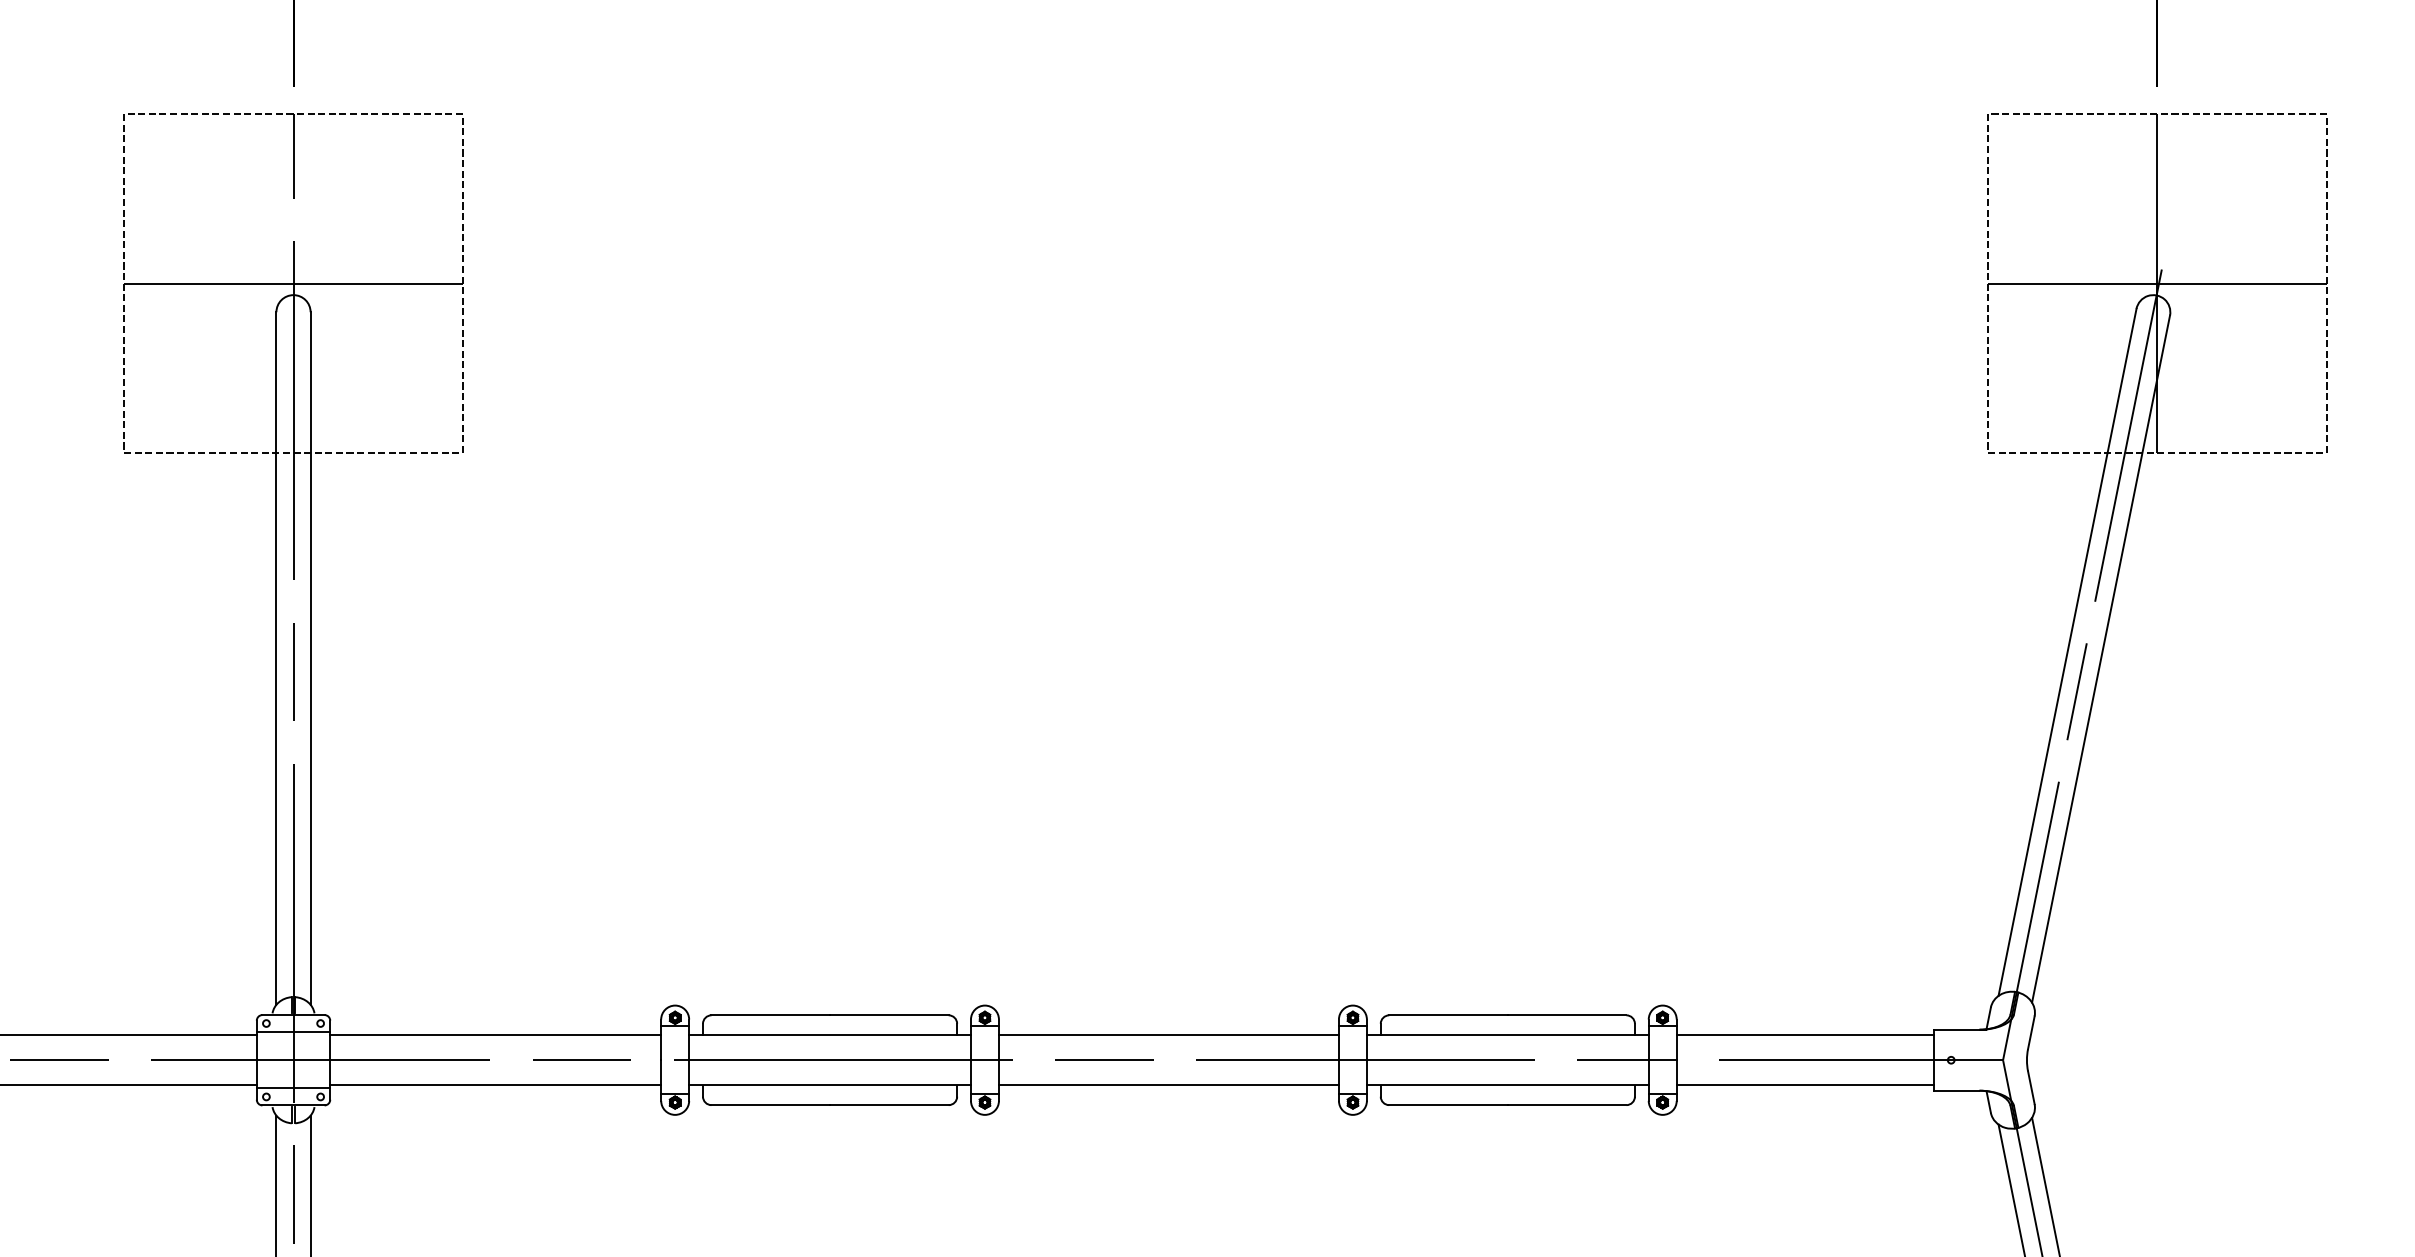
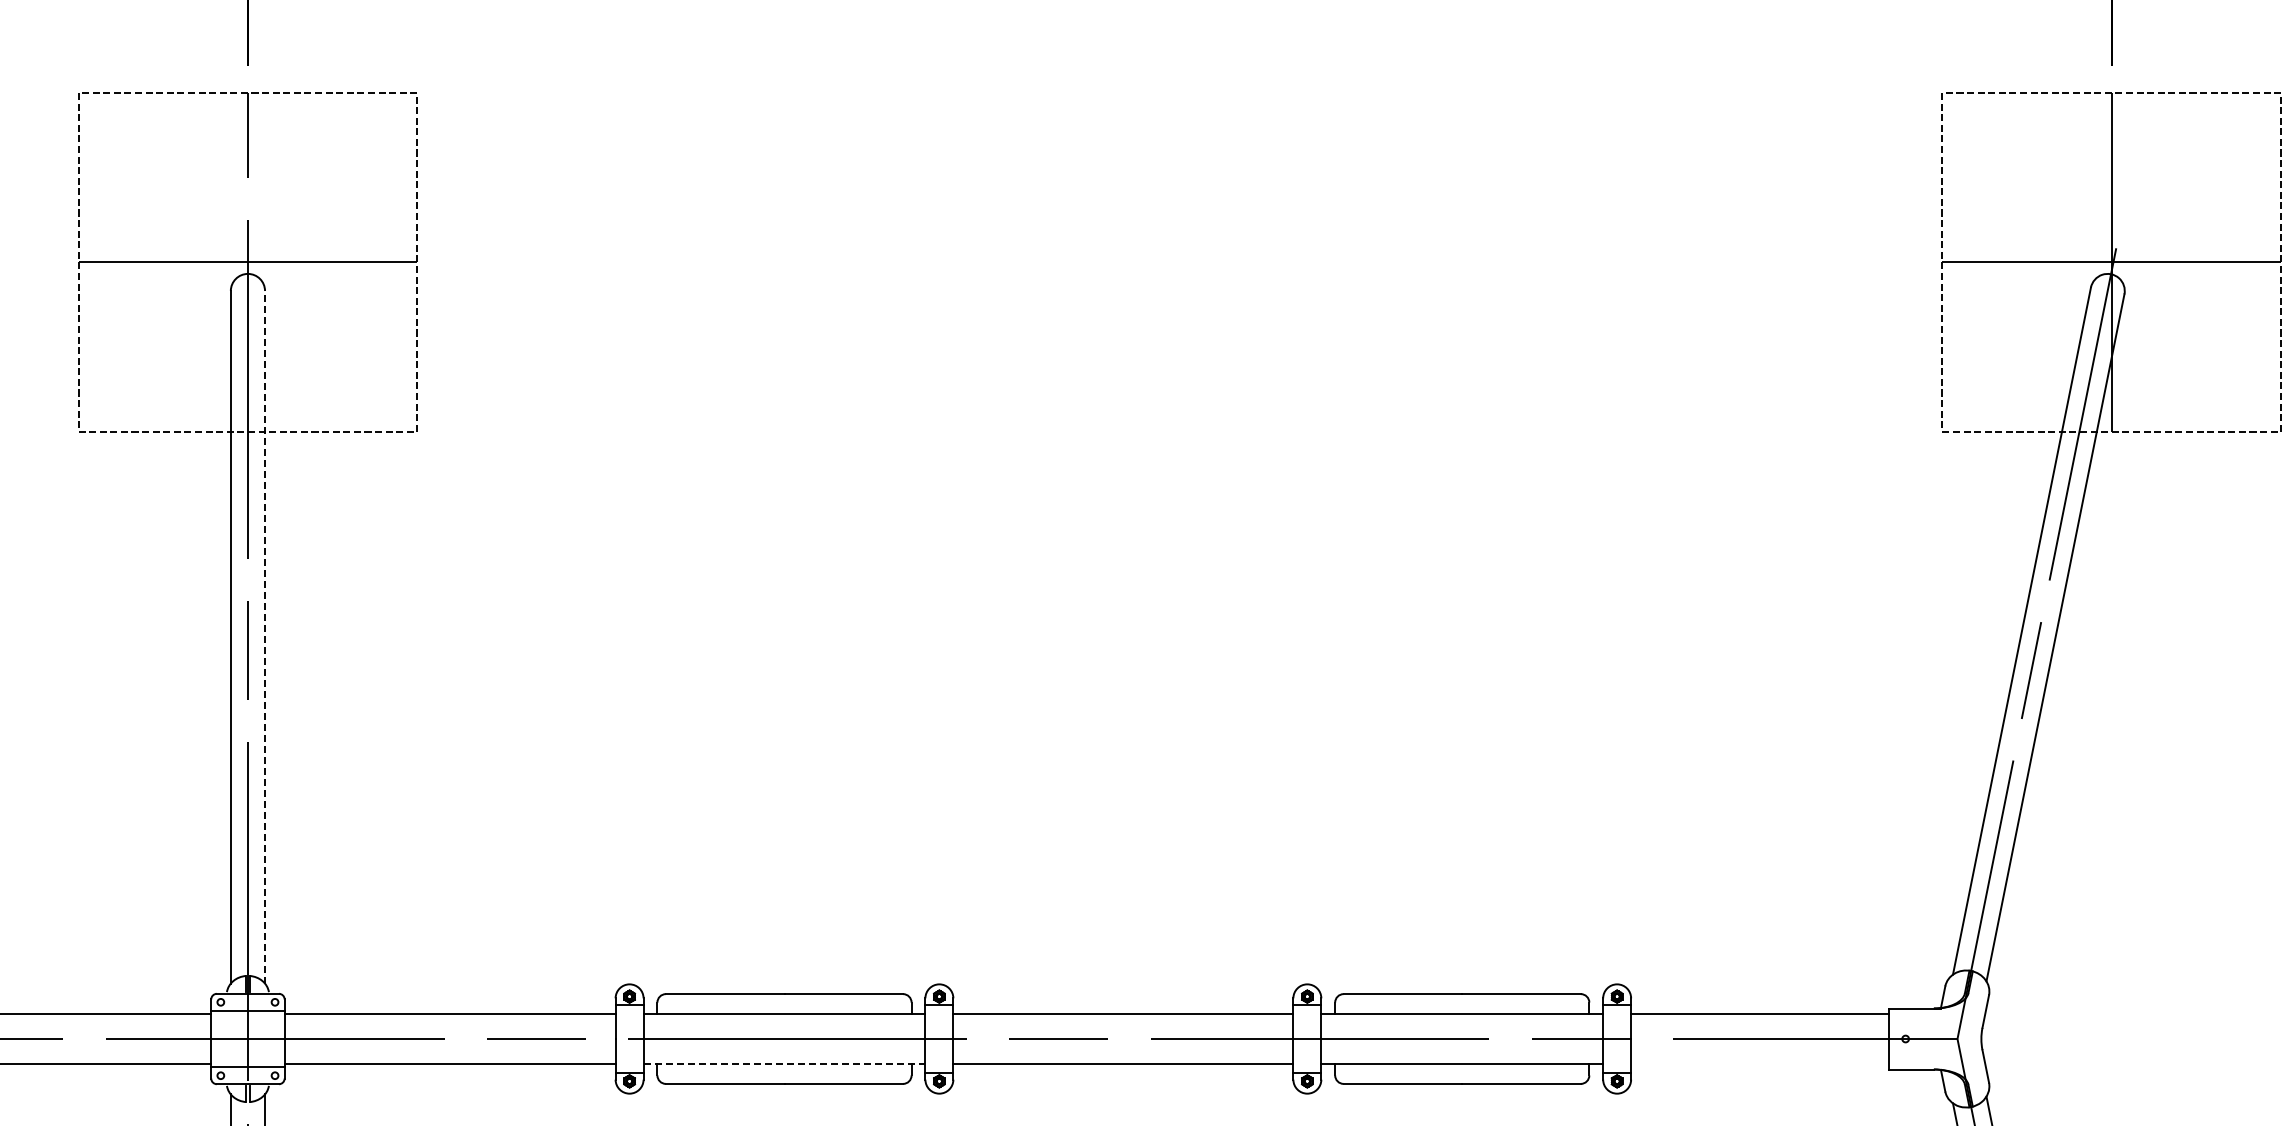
line: (310, 658) -> (264, 637), solid -> dashed
line: (830, 1085) -> (784, 1064), solid -> dashed
line: (1805, 1085) -> (1759, 1064), removed

